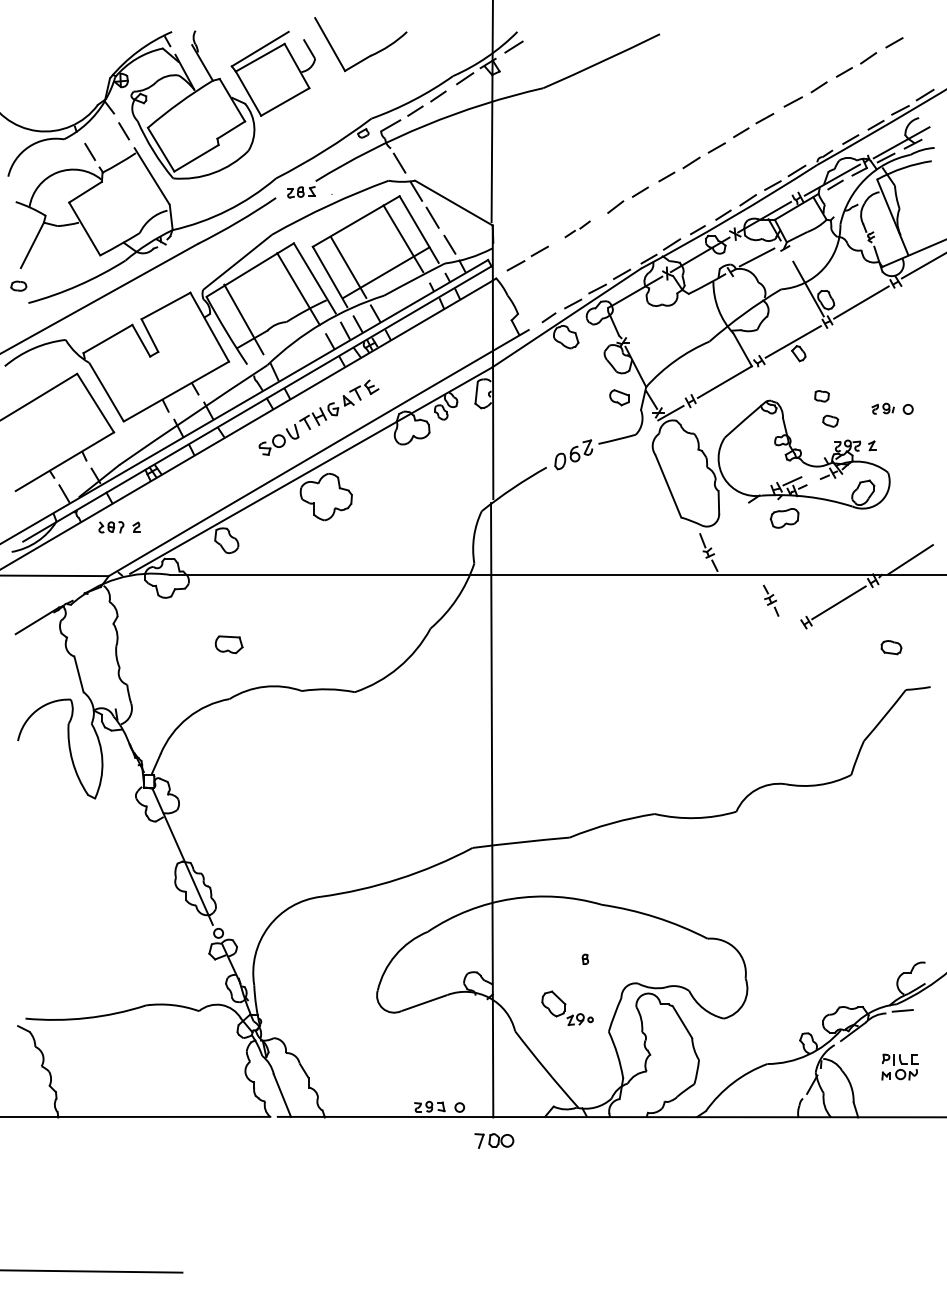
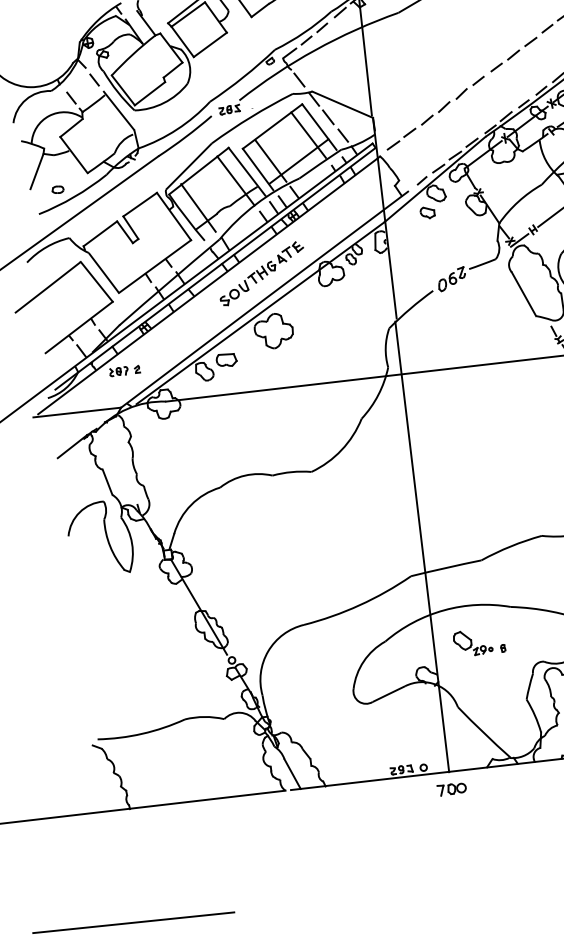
part: (577, 229) -> (435, 113), size x1.67
part: (18, 285) -> (57, 189), moved
part: (619, 397) -> (427, 212), moved
part: (228, 644) -> (226, 360), moved
part: (567, 1007) -> (472, 642), moved

